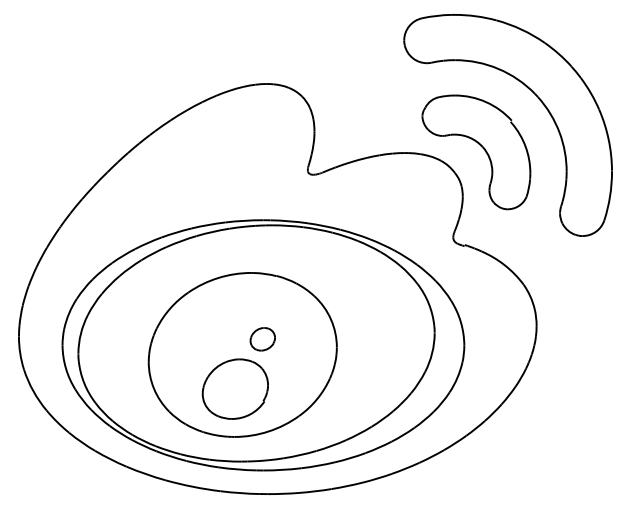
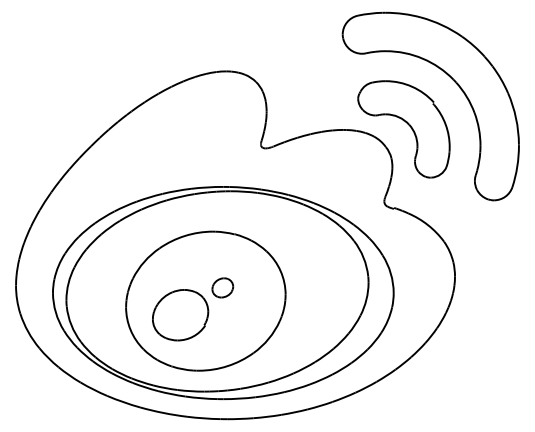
part: (235, 389) -> (180, 315), moved

